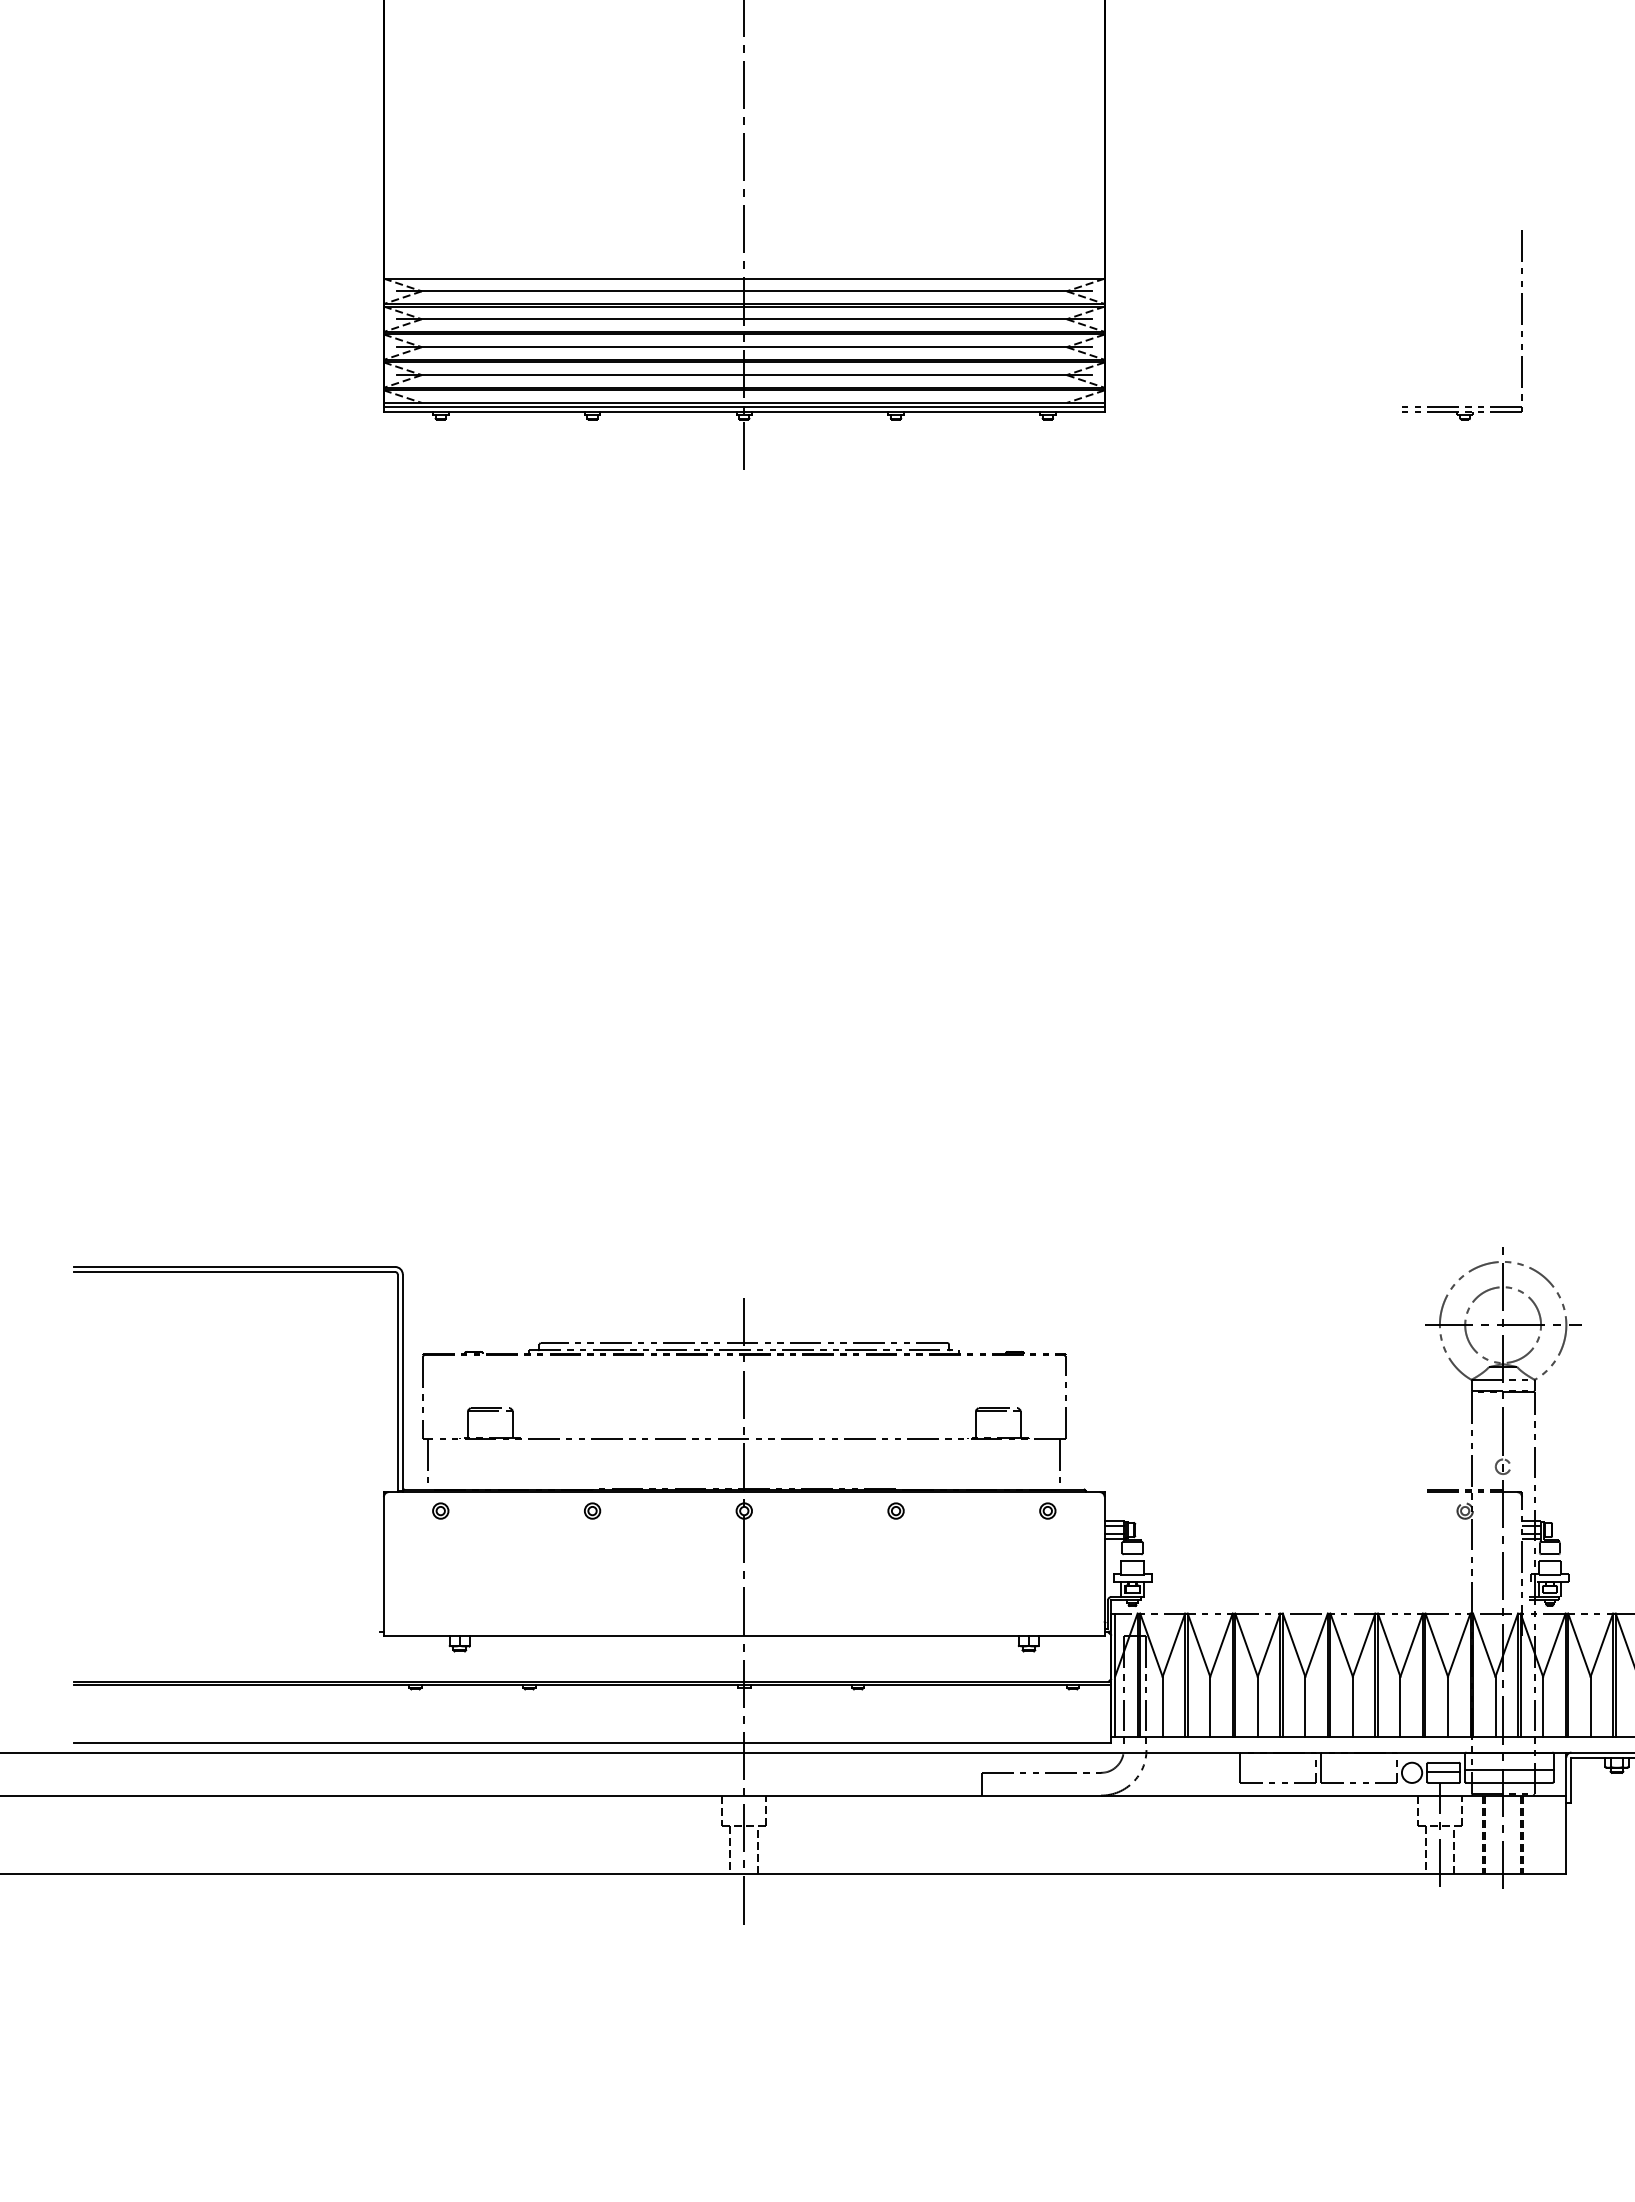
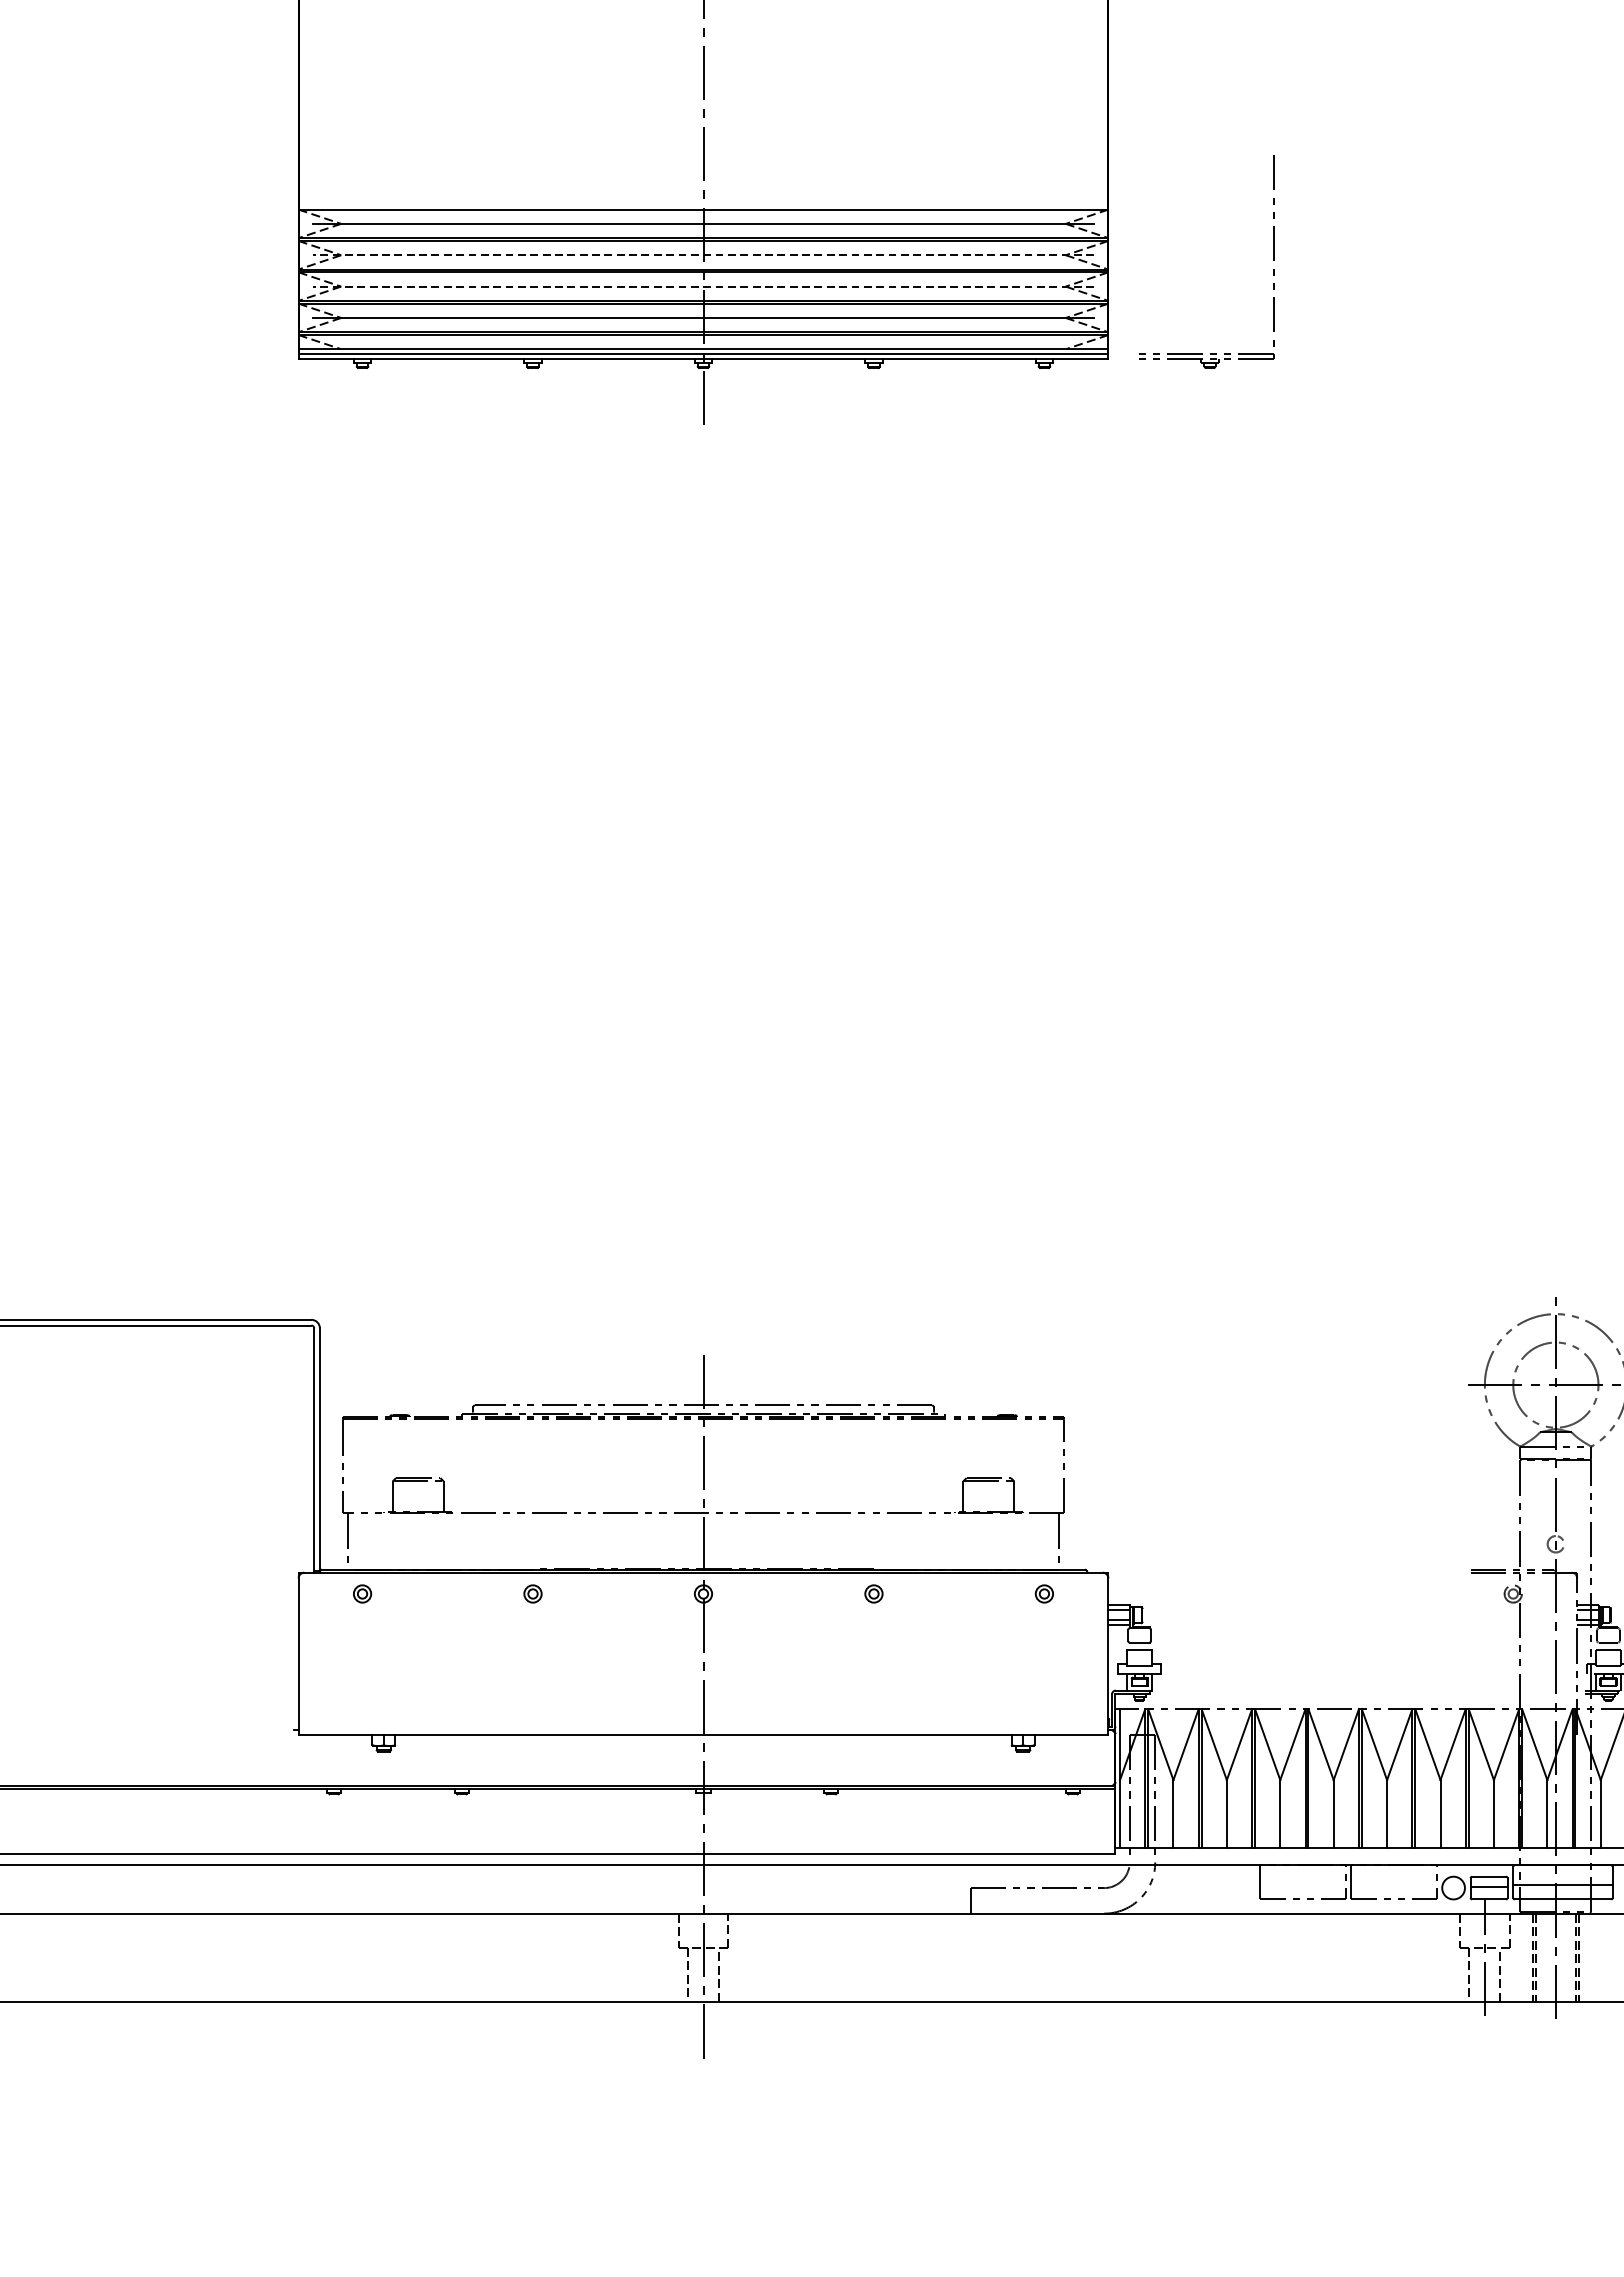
line: (744, 319) -> (703, 255), solid -> dashed
part: (1521, 324) -> (1273, 261), moved
line: (744, 347) -> (703, 286), solid -> dashed

